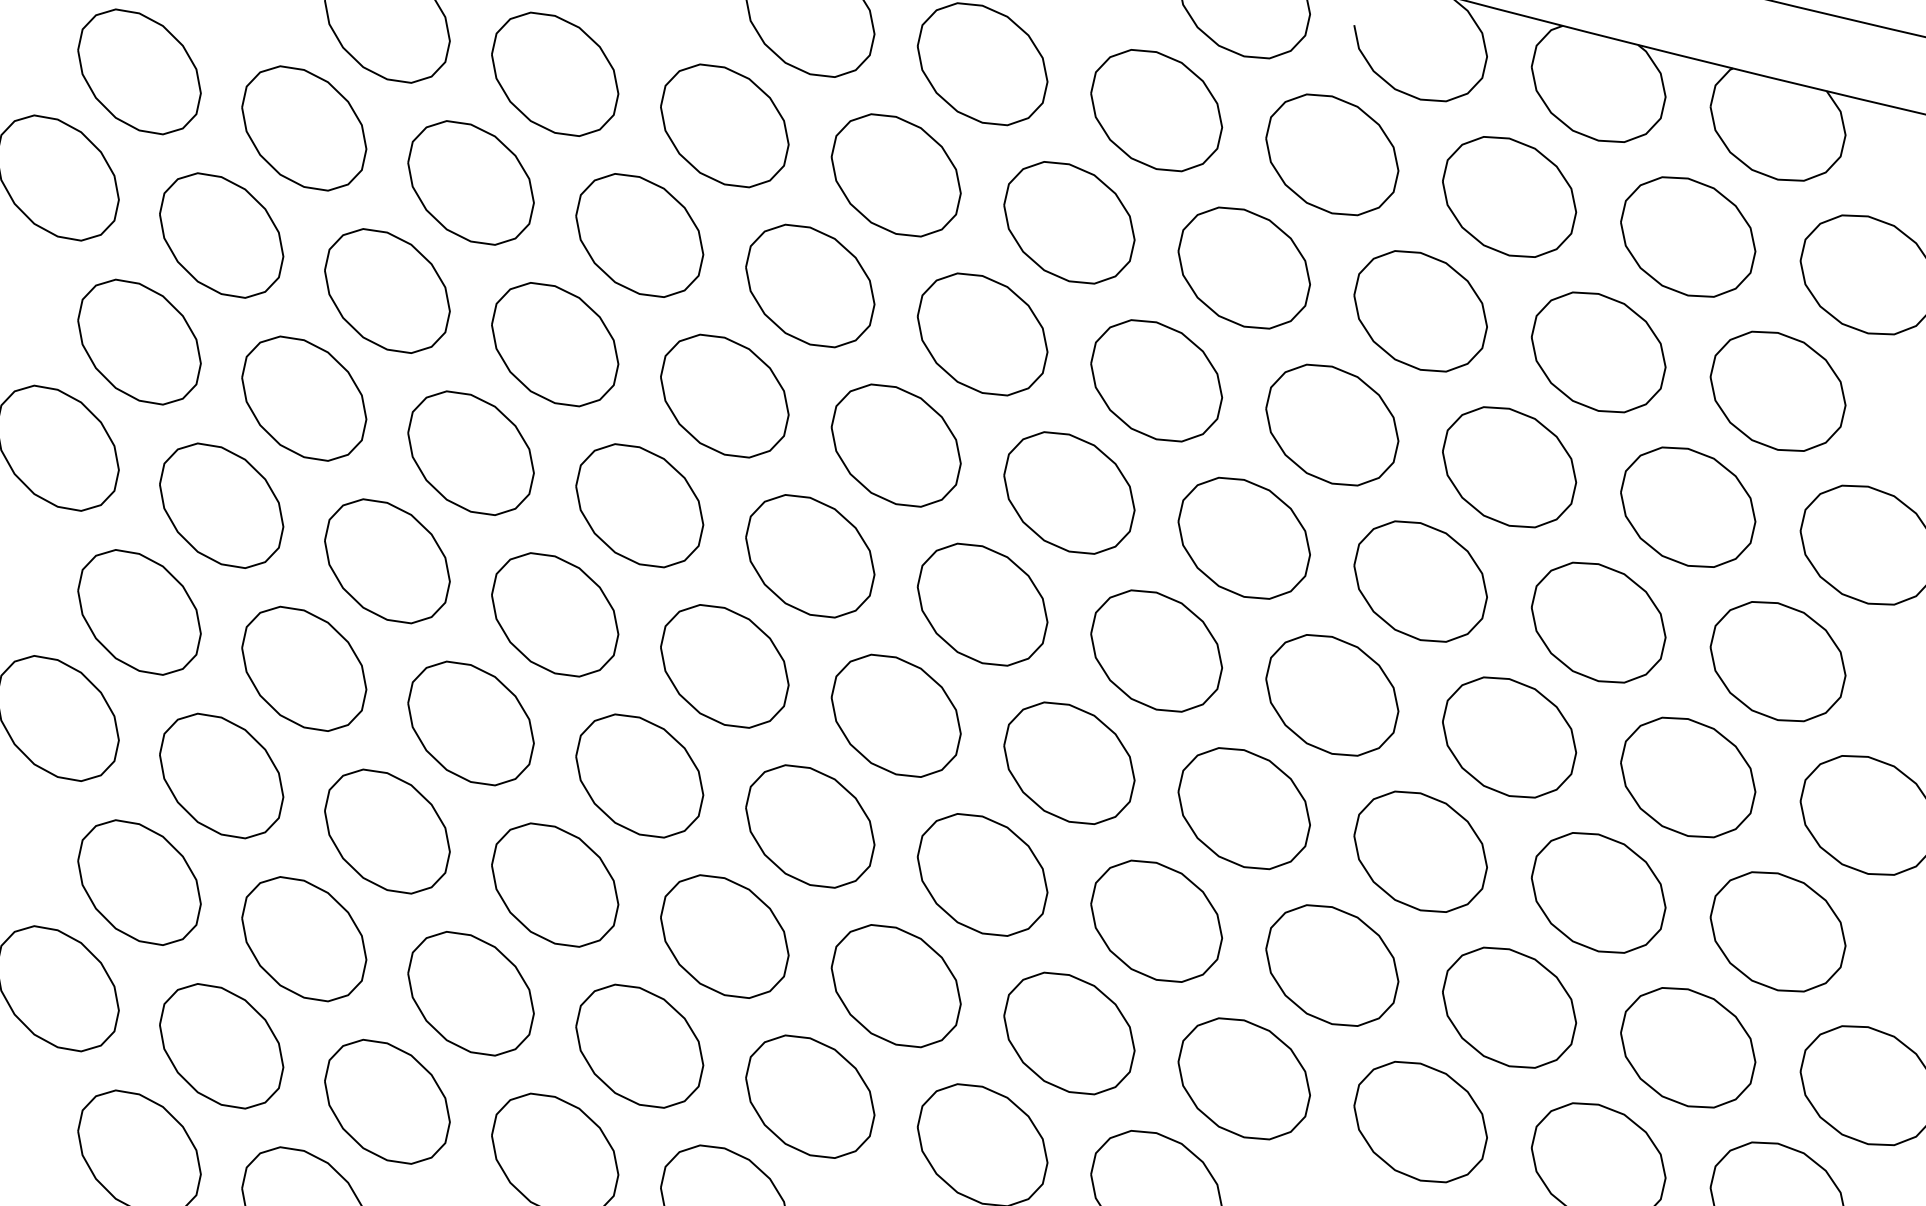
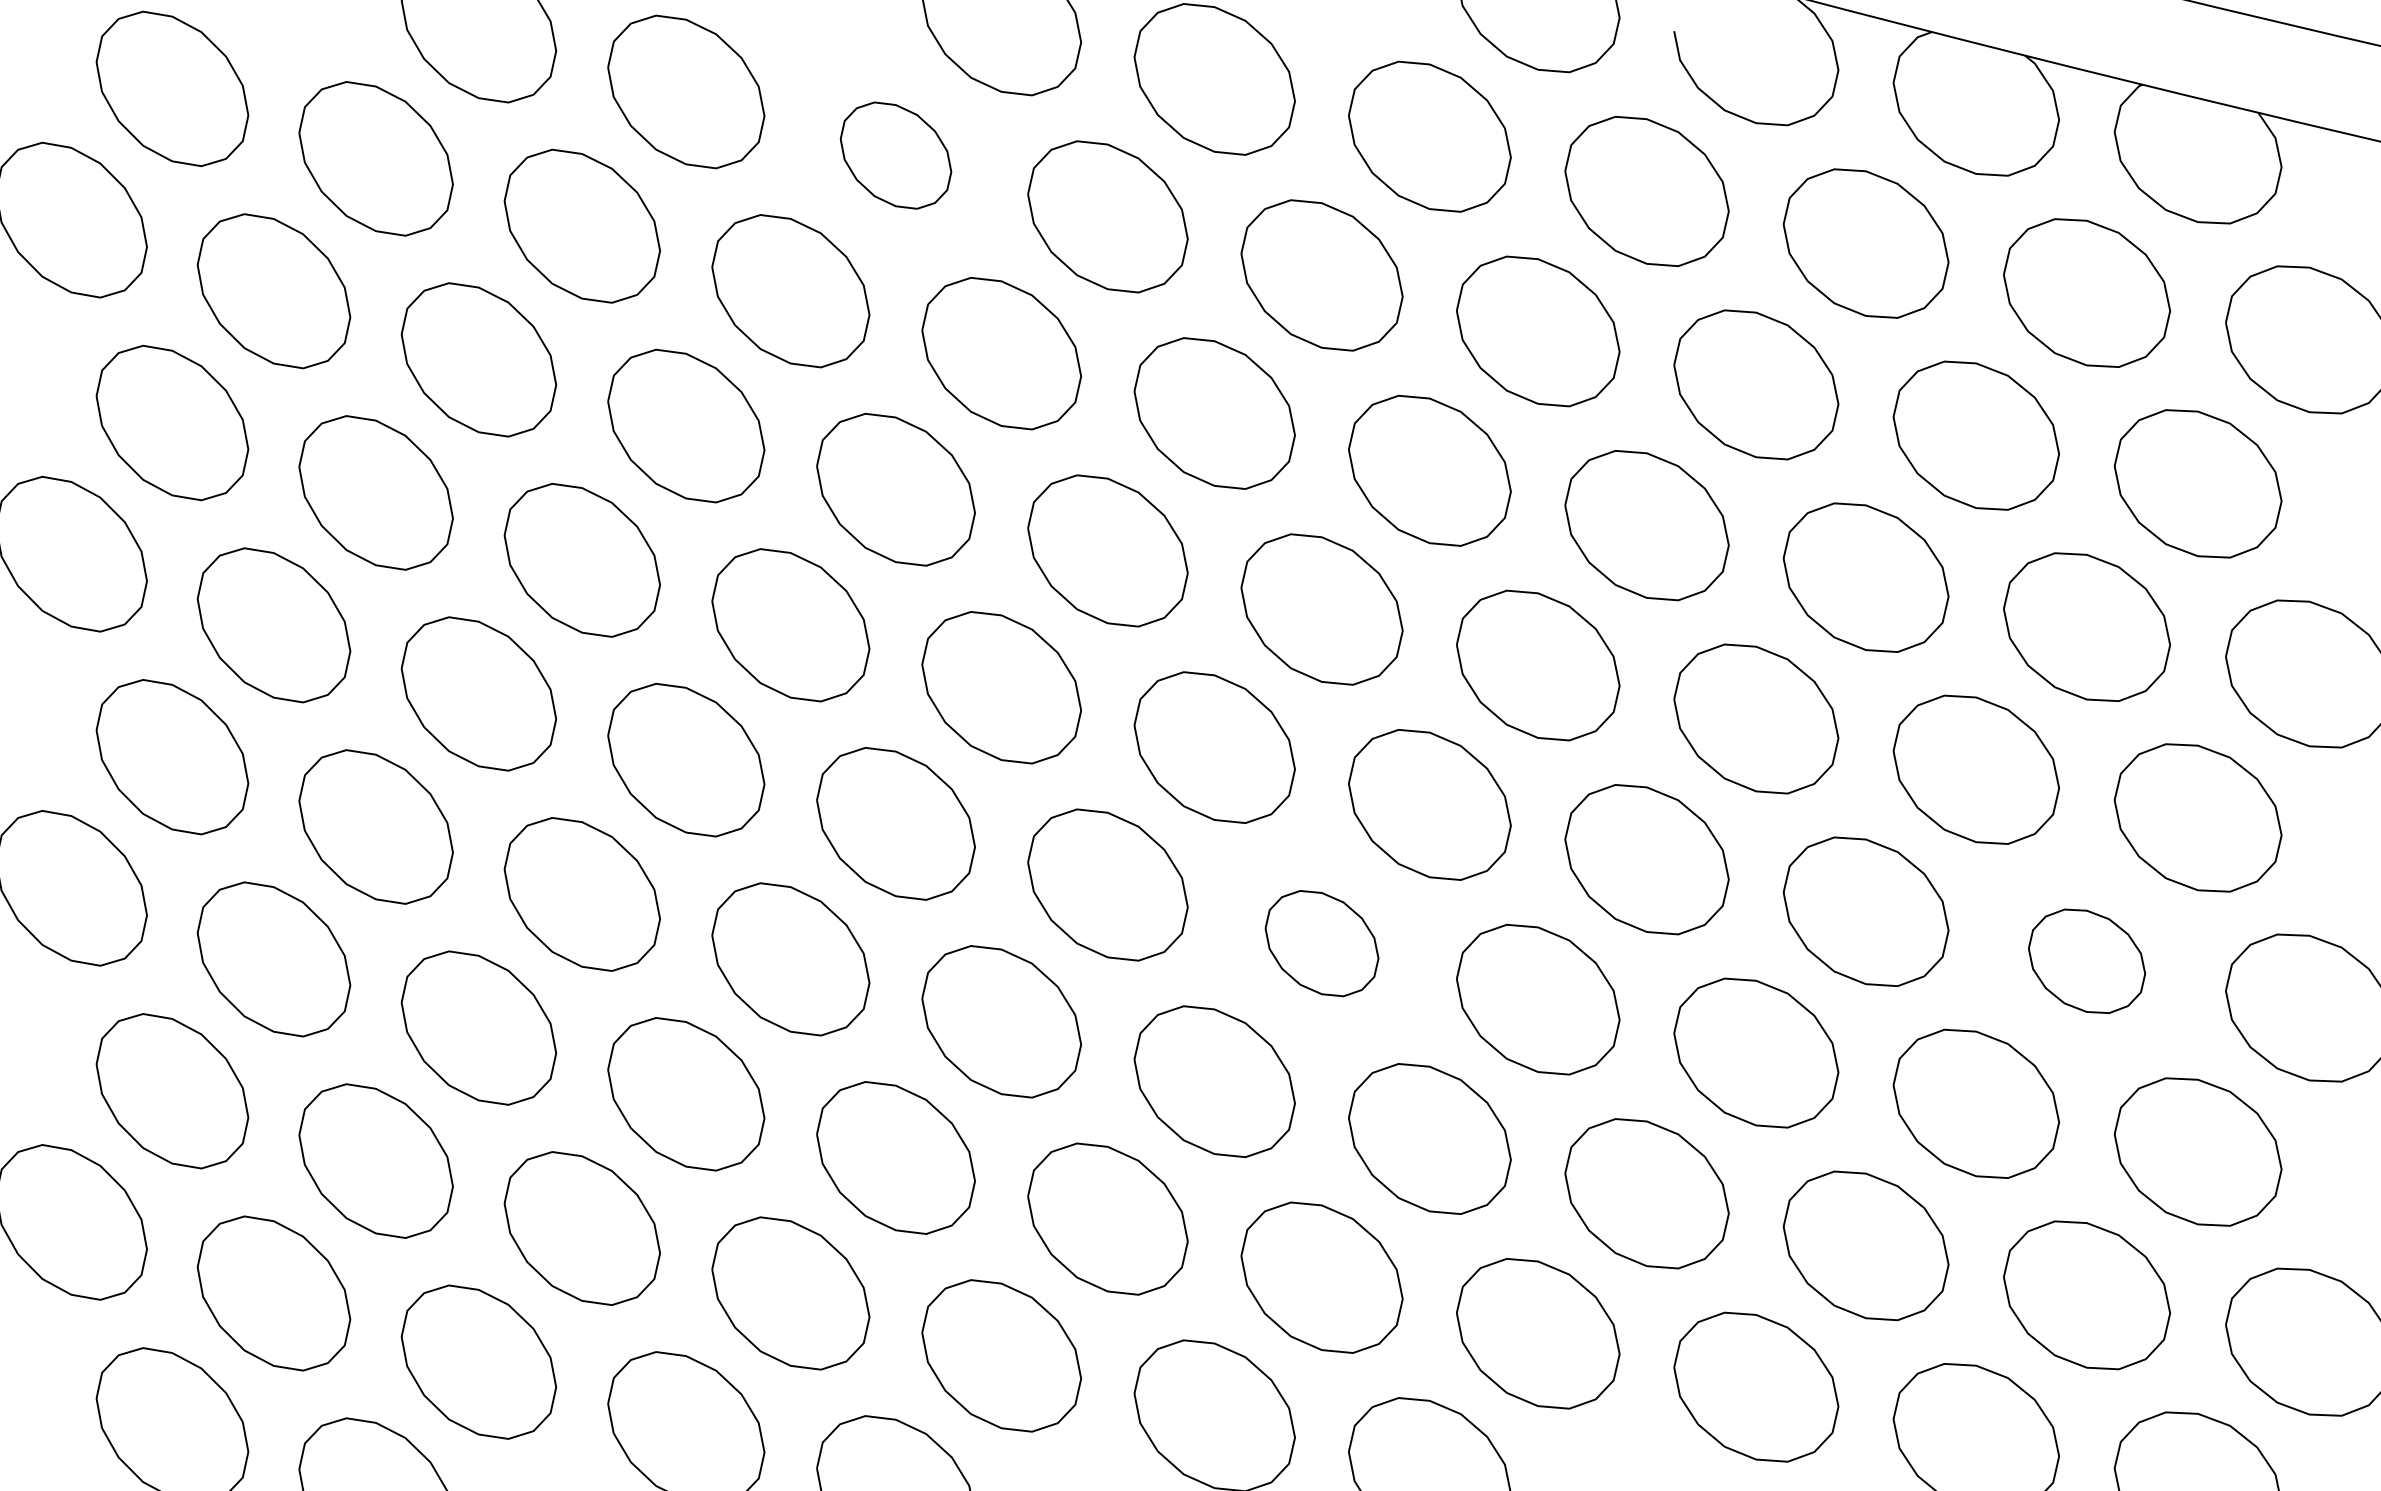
part: (724, 125) -> (895, 155), size x0.7
part: (1068, 763) -> (1321, 943), size x0.7
part: (1687, 777) -> (2086, 961), size x0.7

